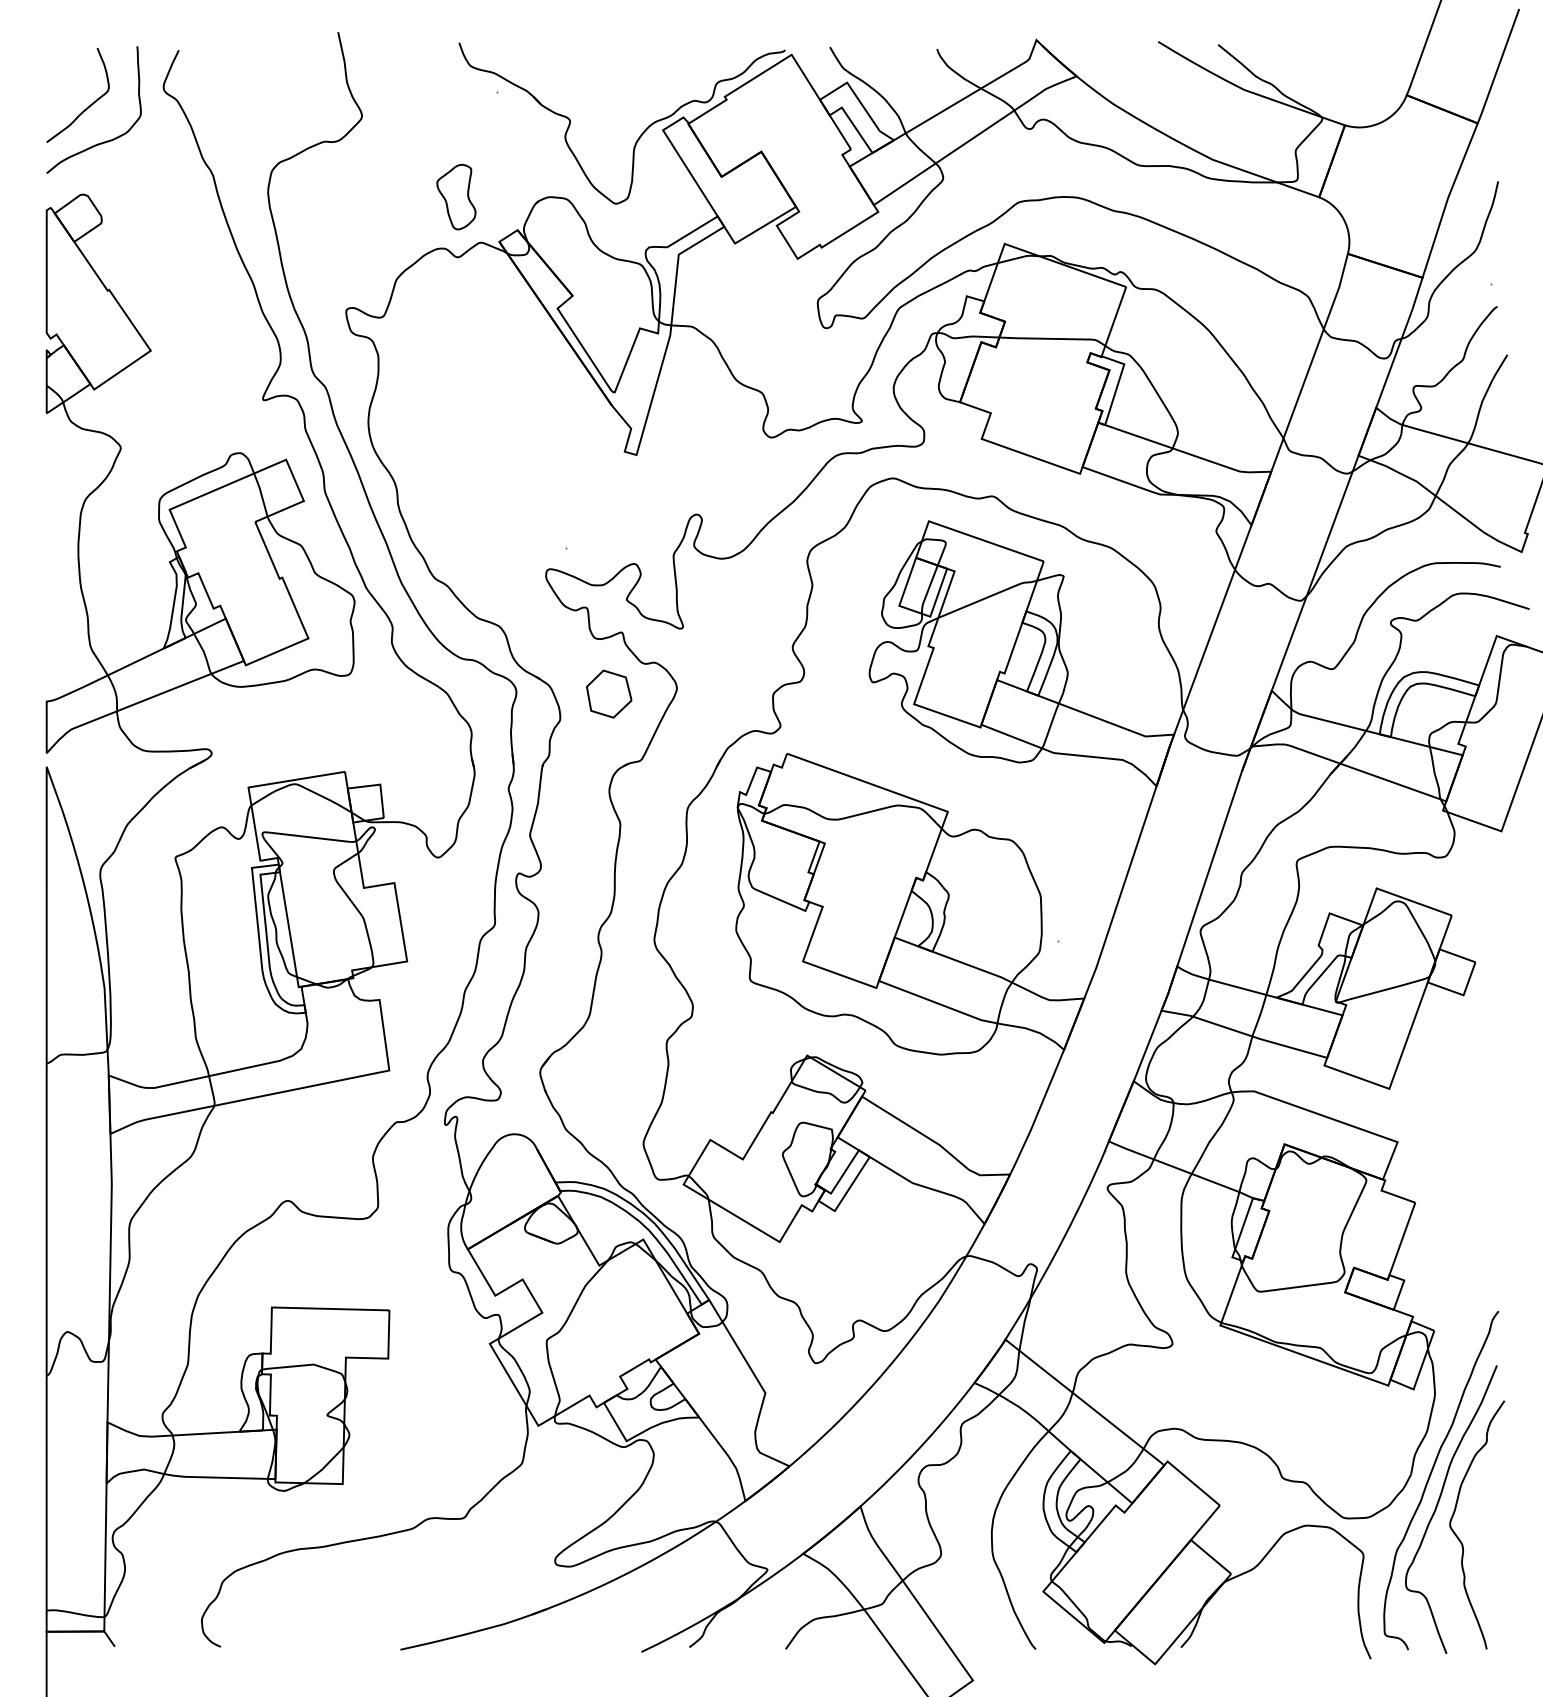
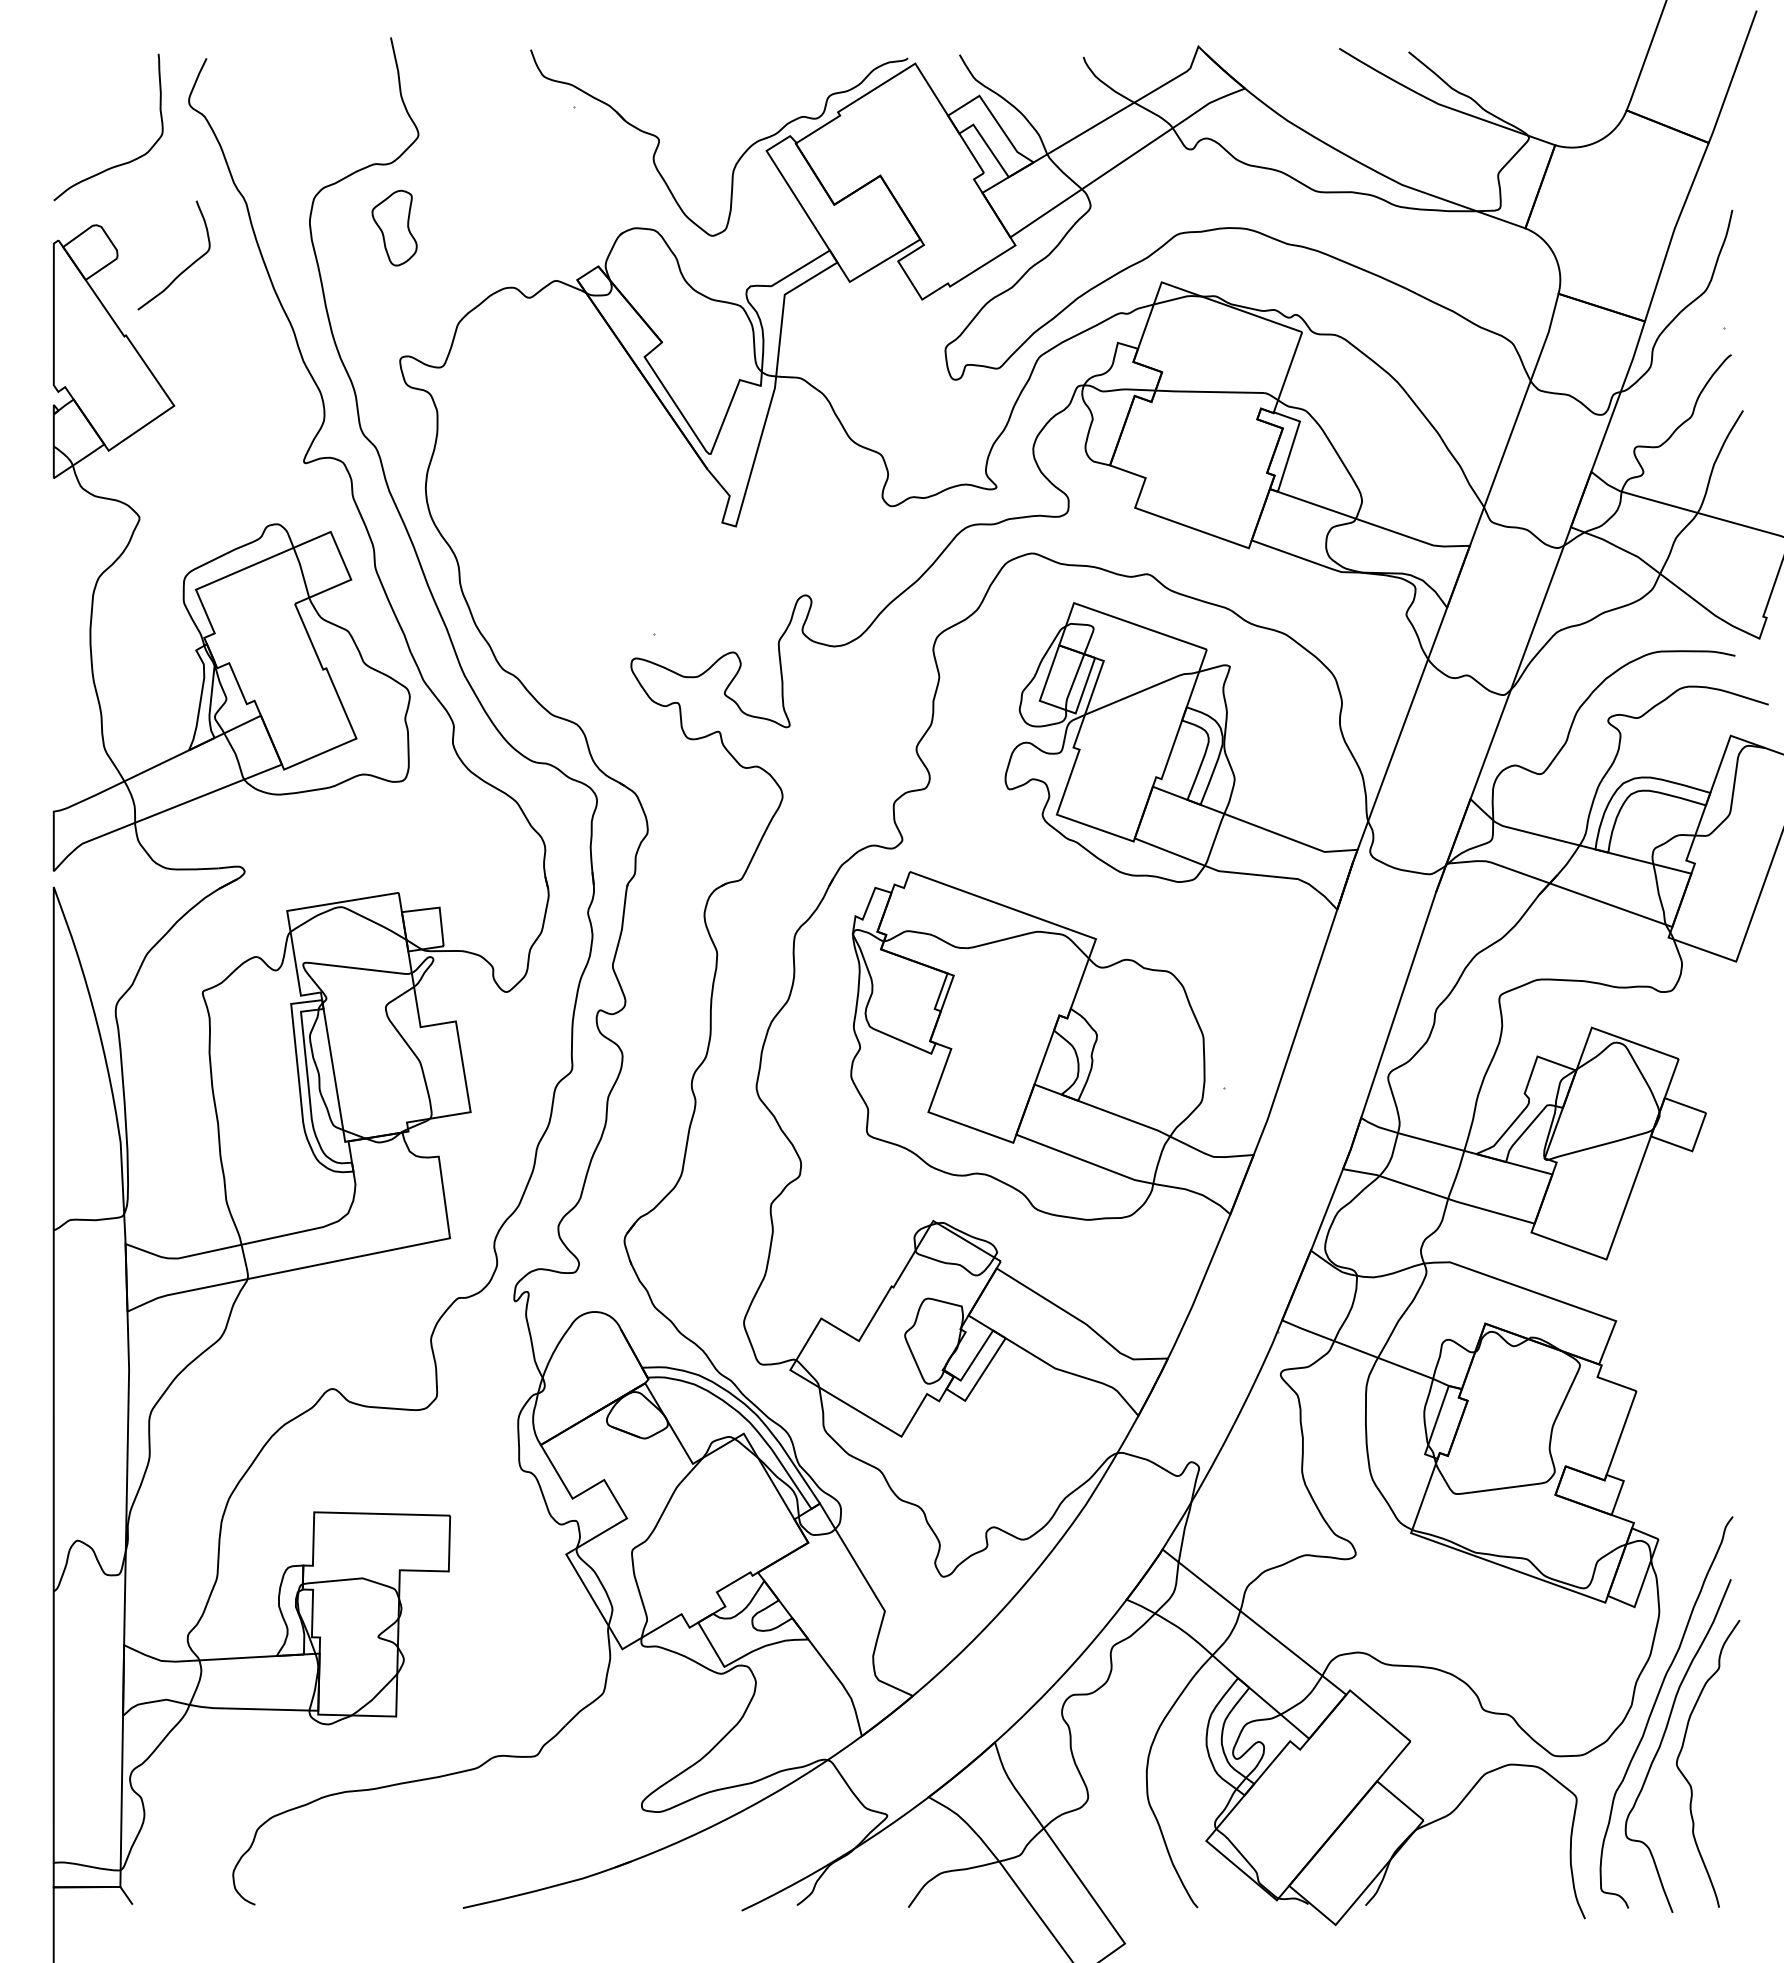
curve: (88, 105) -> (186, 267), moved
part: (456, 196) -> (394, 227), moved
part: (608, 693) -> (703, 802), removed

